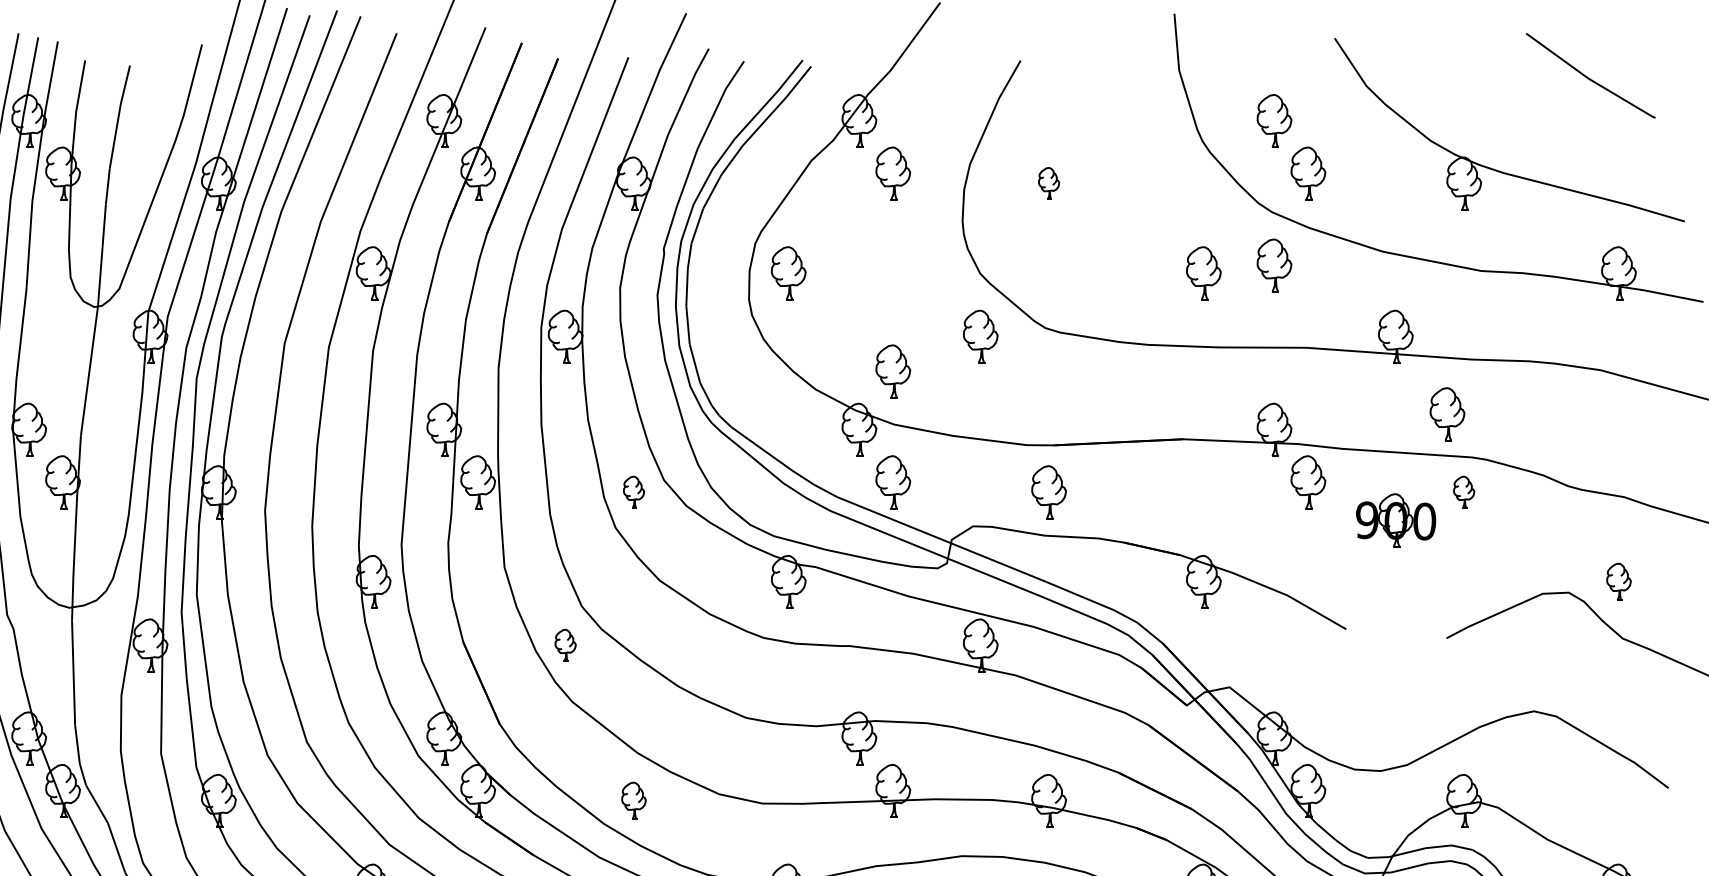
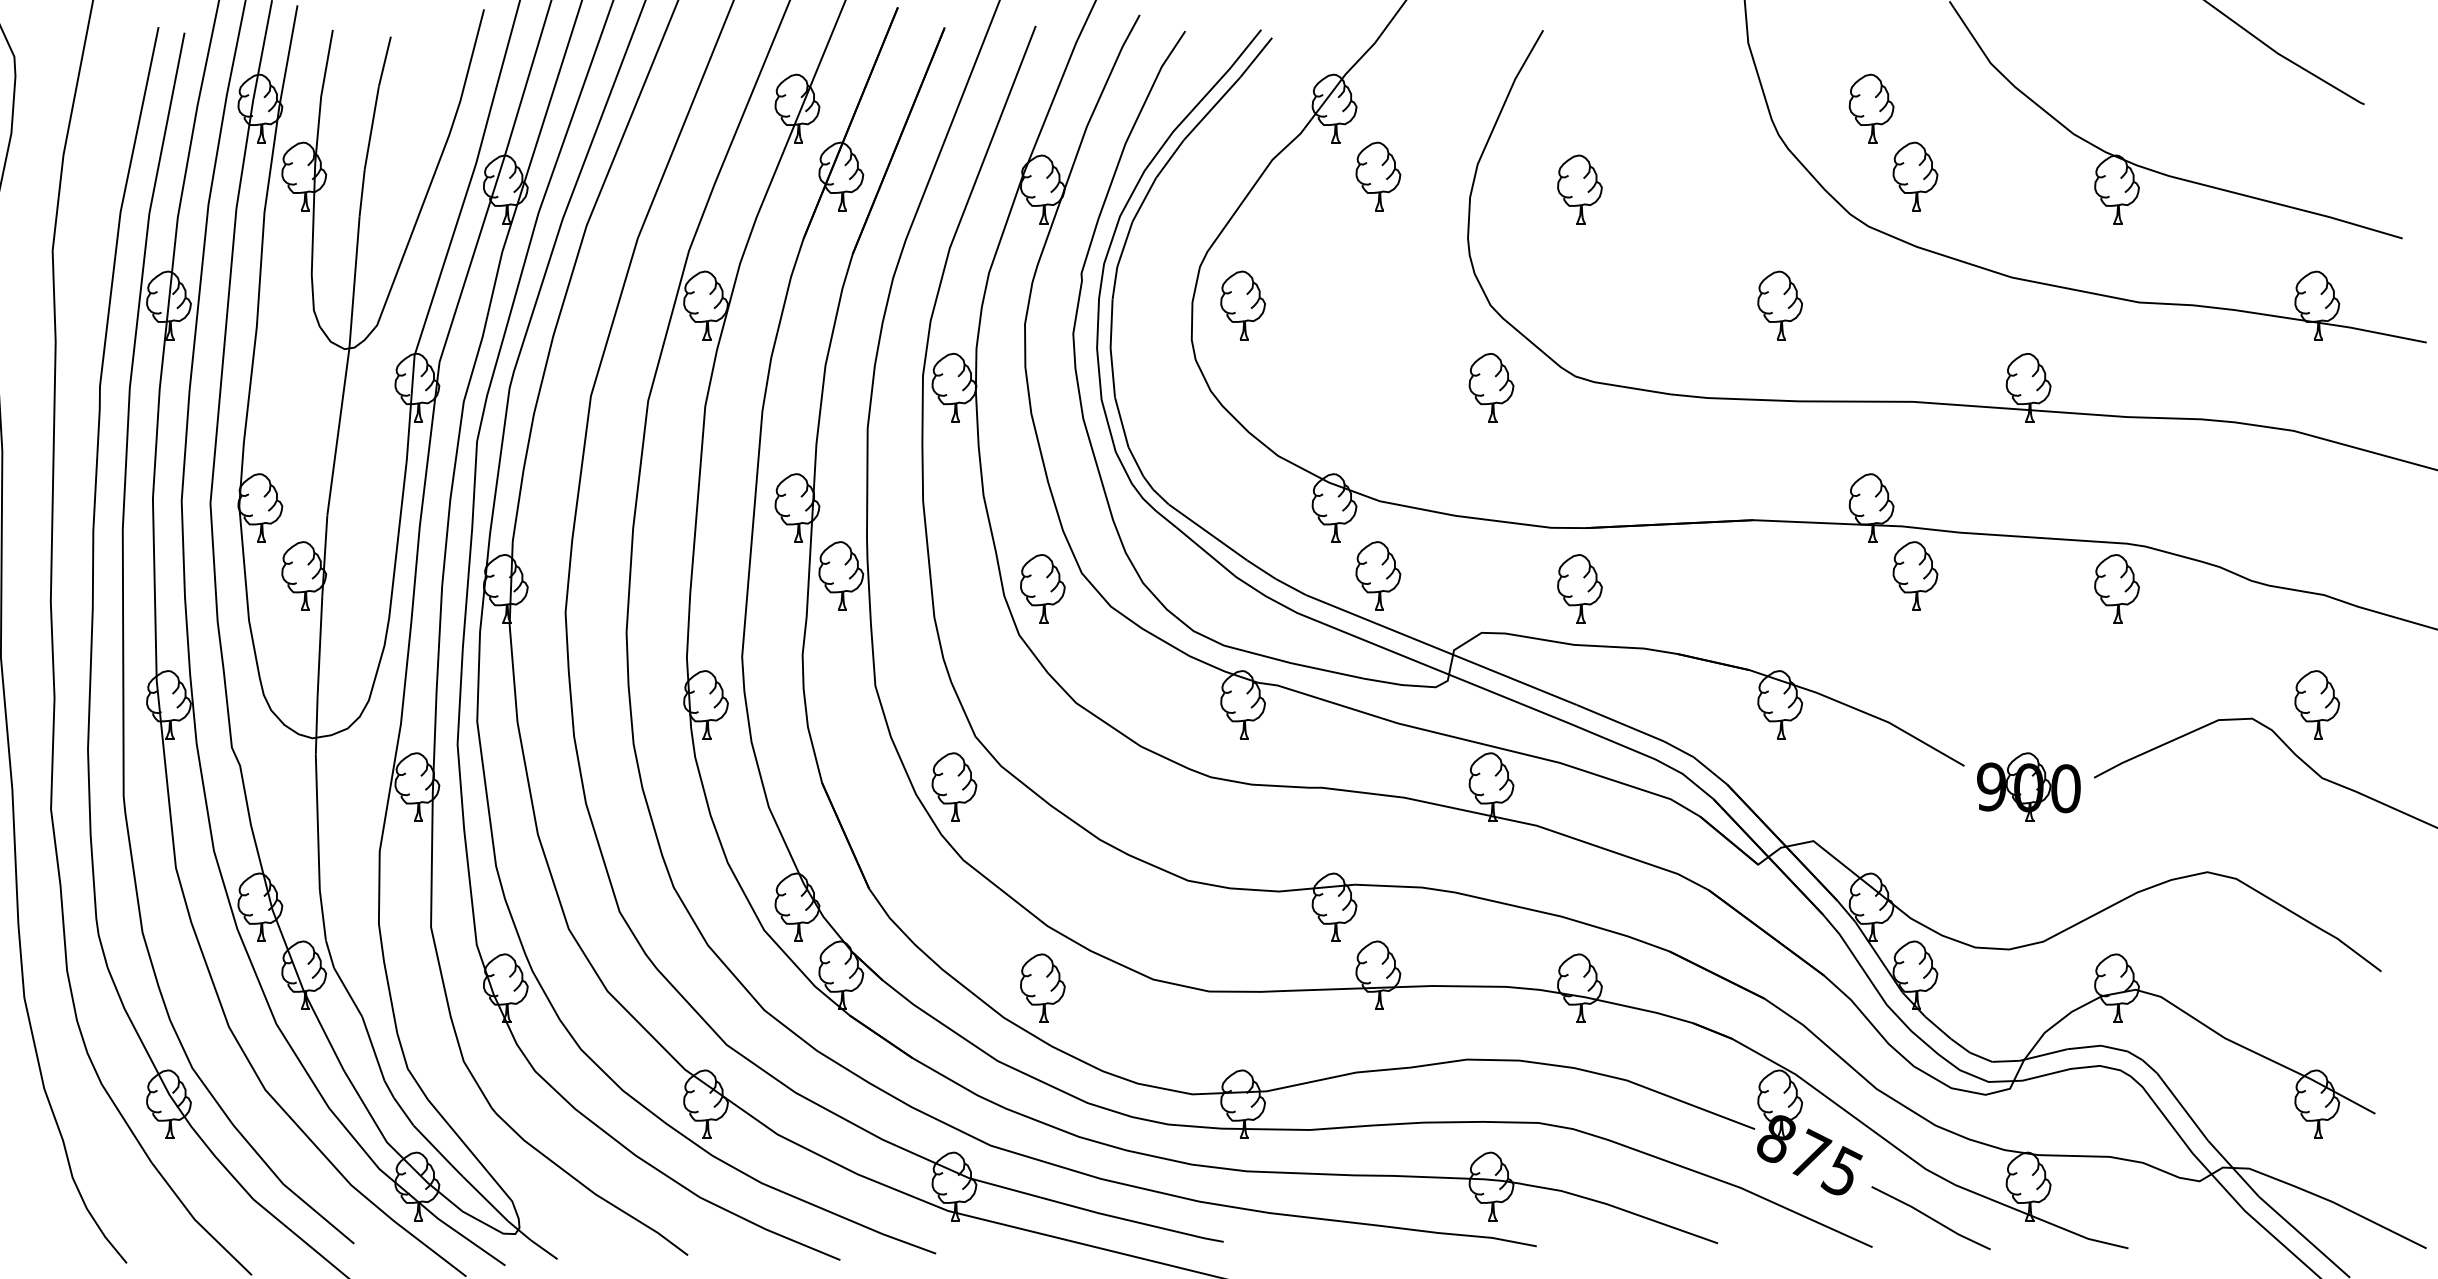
part: (1048, 183) -> (1579, 189), size x1.67
part: (1274, 265) -> (1871, 295), removed
part: (893, 371) -> (1378, 432), removed
part: (1447, 413) -> (2095, 487), removed
part: (633, 492) -> (1042, 588), size x1.67
part: (1463, 492) -> (2116, 588), size x1.67
part: (1395, 519) -> (2028, 786), moved
part: (1619, 581) -> (2317, 704), size x1.43
part: (565, 645) -> (954, 786), size x1.67
part: (633, 800) -> (1042, 987), size x1.43

